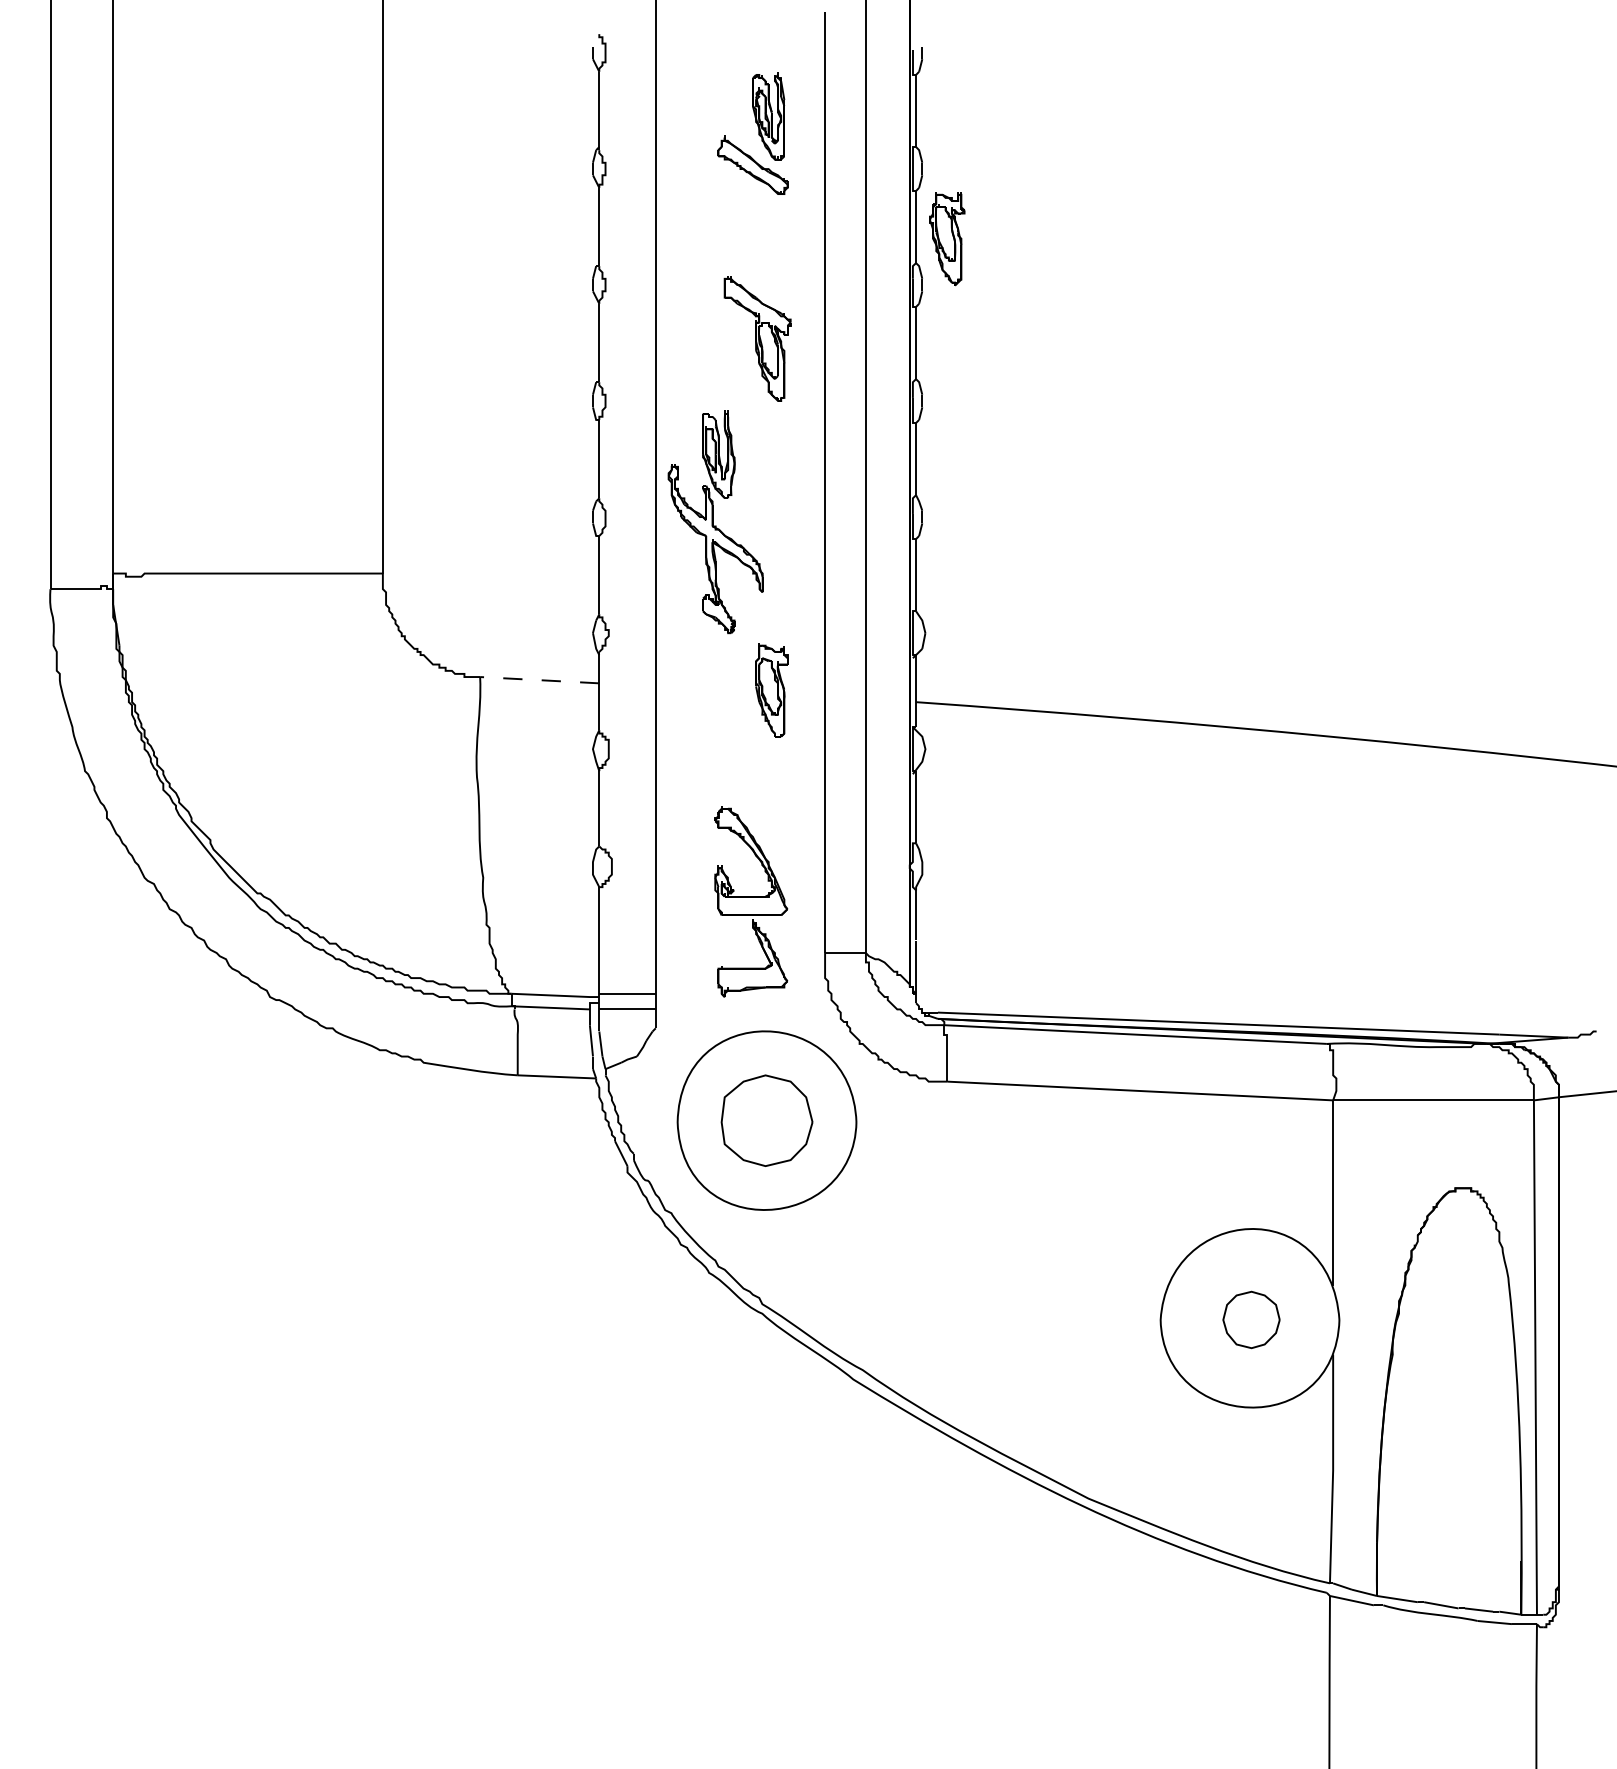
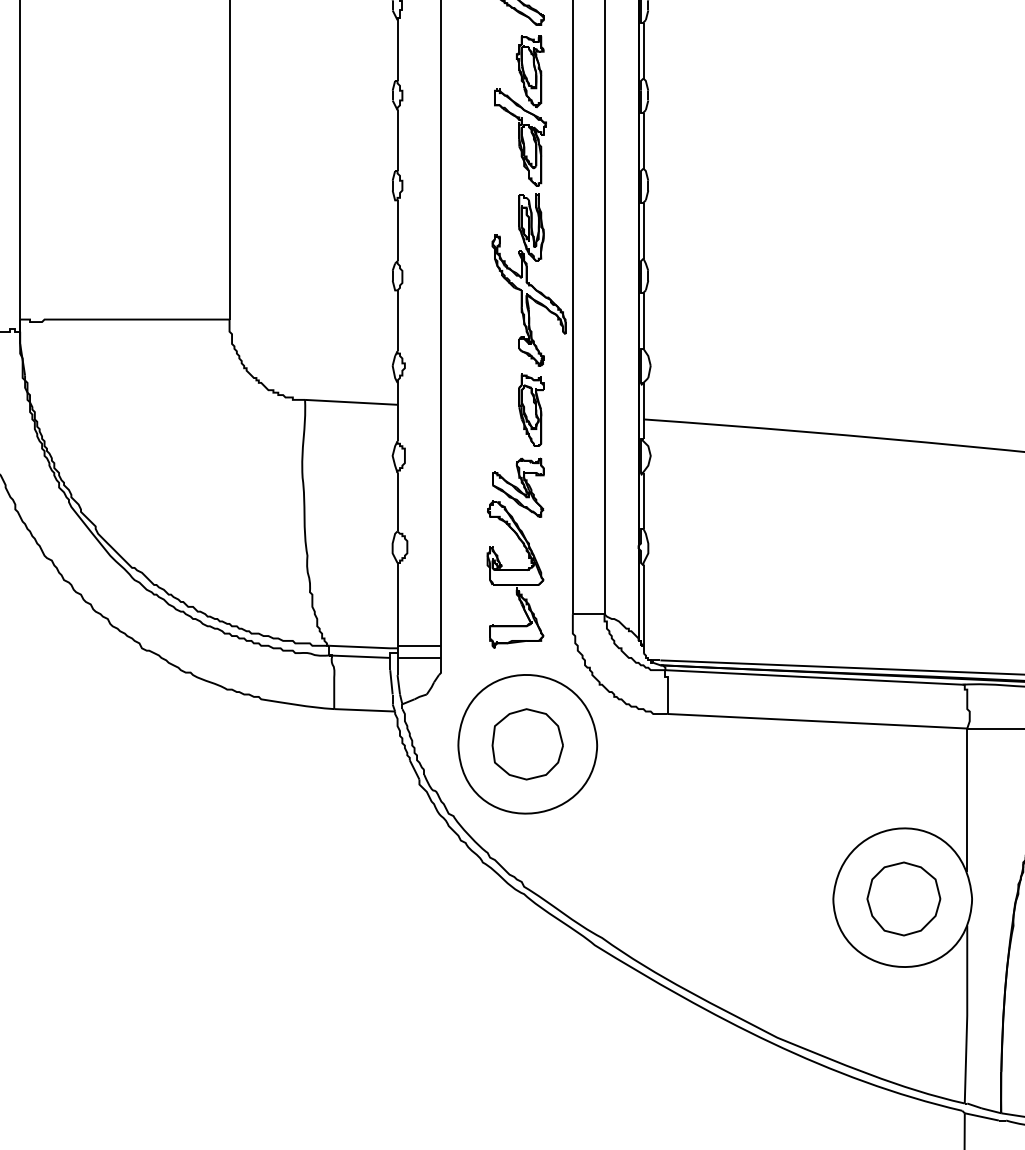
part: (947, 239) -> (530, 71), moved
part: (715, 522) -> (528, 279), moved
line: (539, 680) -> (351, 402), dashed -> solid
part: (754, 789) -> (518, 487), added
part: (1251, 1319) -> (903, 898), size x1.67

